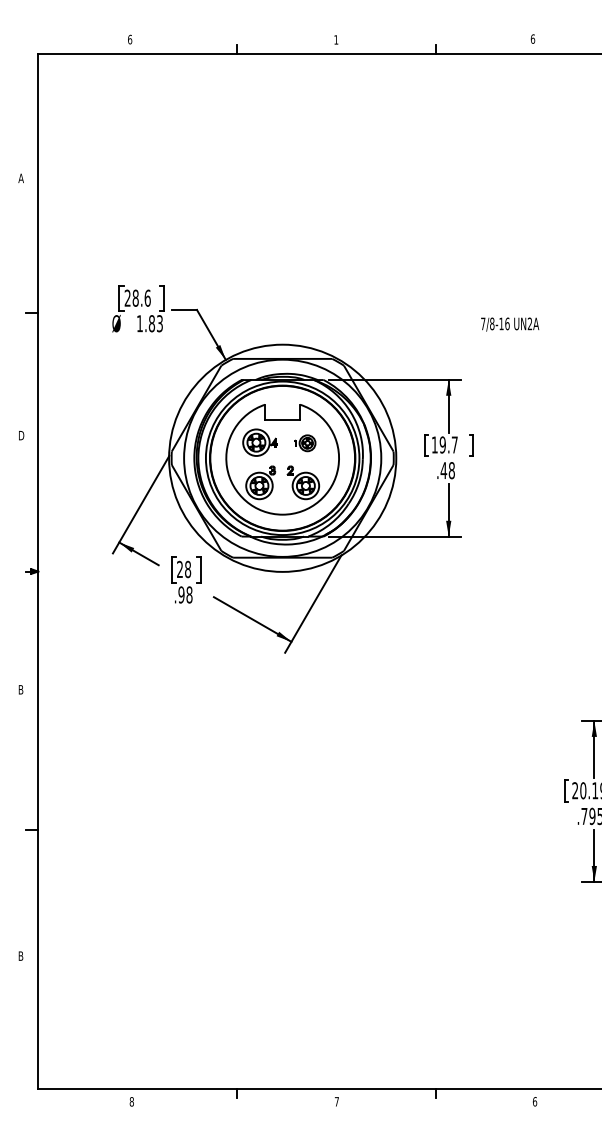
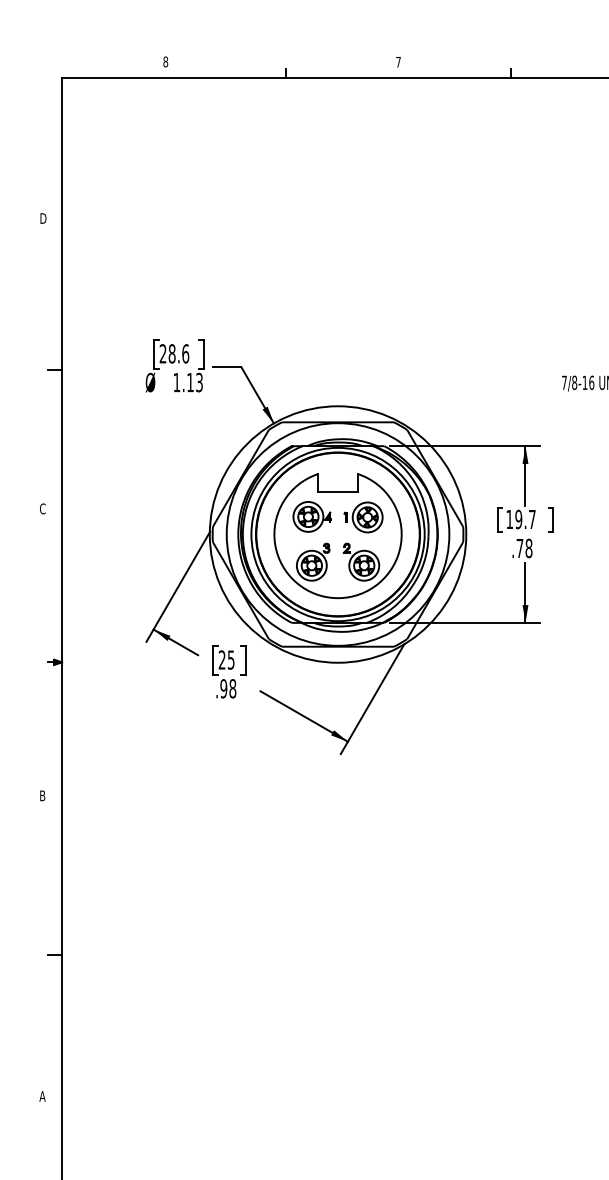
text: (130, 39) -> (166, 61), 6 -> 8
text: (336, 39) -> (398, 61), 1 -> 7
text: (21, 178) -> (43, 218), A -> D
text: (151, 323) -> (189, 382), 1.83 -> 1.13
text: (21, 435) -> (43, 508), D -> C
part: (305, 443) -> (363, 517), size x1.67
text: (443, 470) -> (519, 548), .48 -> .78
text: (188, 569) -> (231, 660), 28 -> 25
text: (20, 955) -> (42, 1095), B -> A

